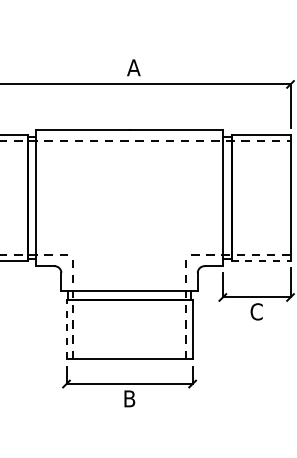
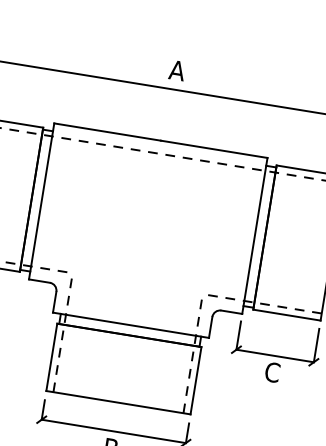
line: (261, 261) -> (287, 315), dashed -> solid
line: (66, 328) -> (51, 356), dashed -> solid

